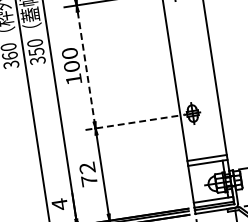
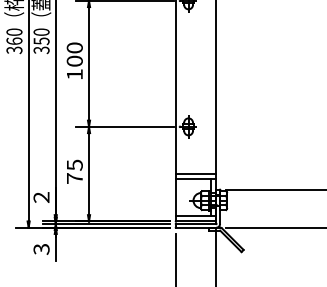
line: (86, 66) -> (89, 63), dashed -> solid
line: (131, 122) -> (125, 126), dashed -> solid
text: (87, 167) -> (74, 164), 72 -> 75
text: (59, 204) -> (41, 197), 4 -> 2

